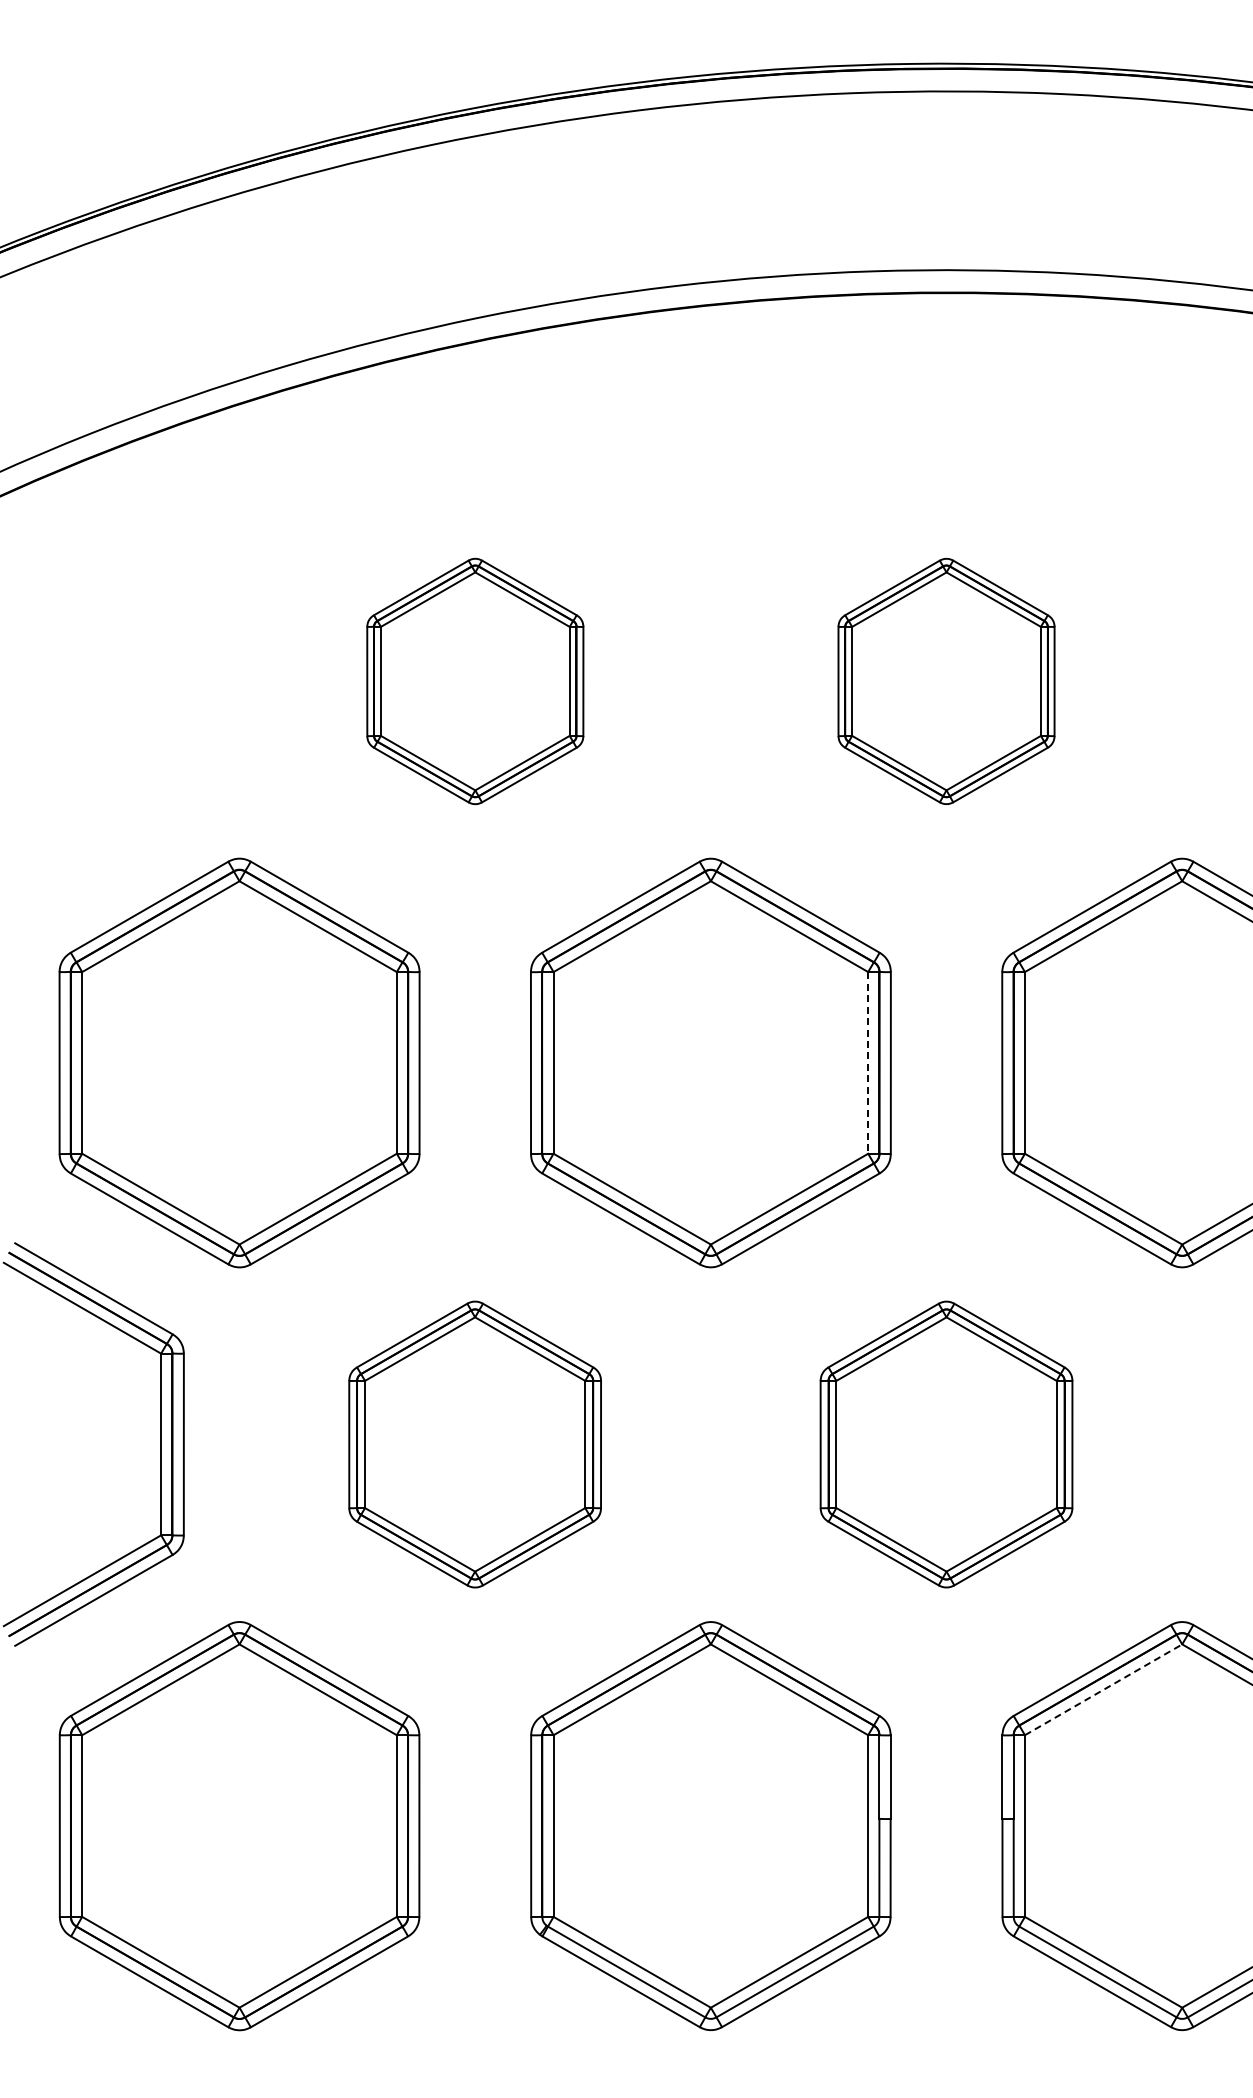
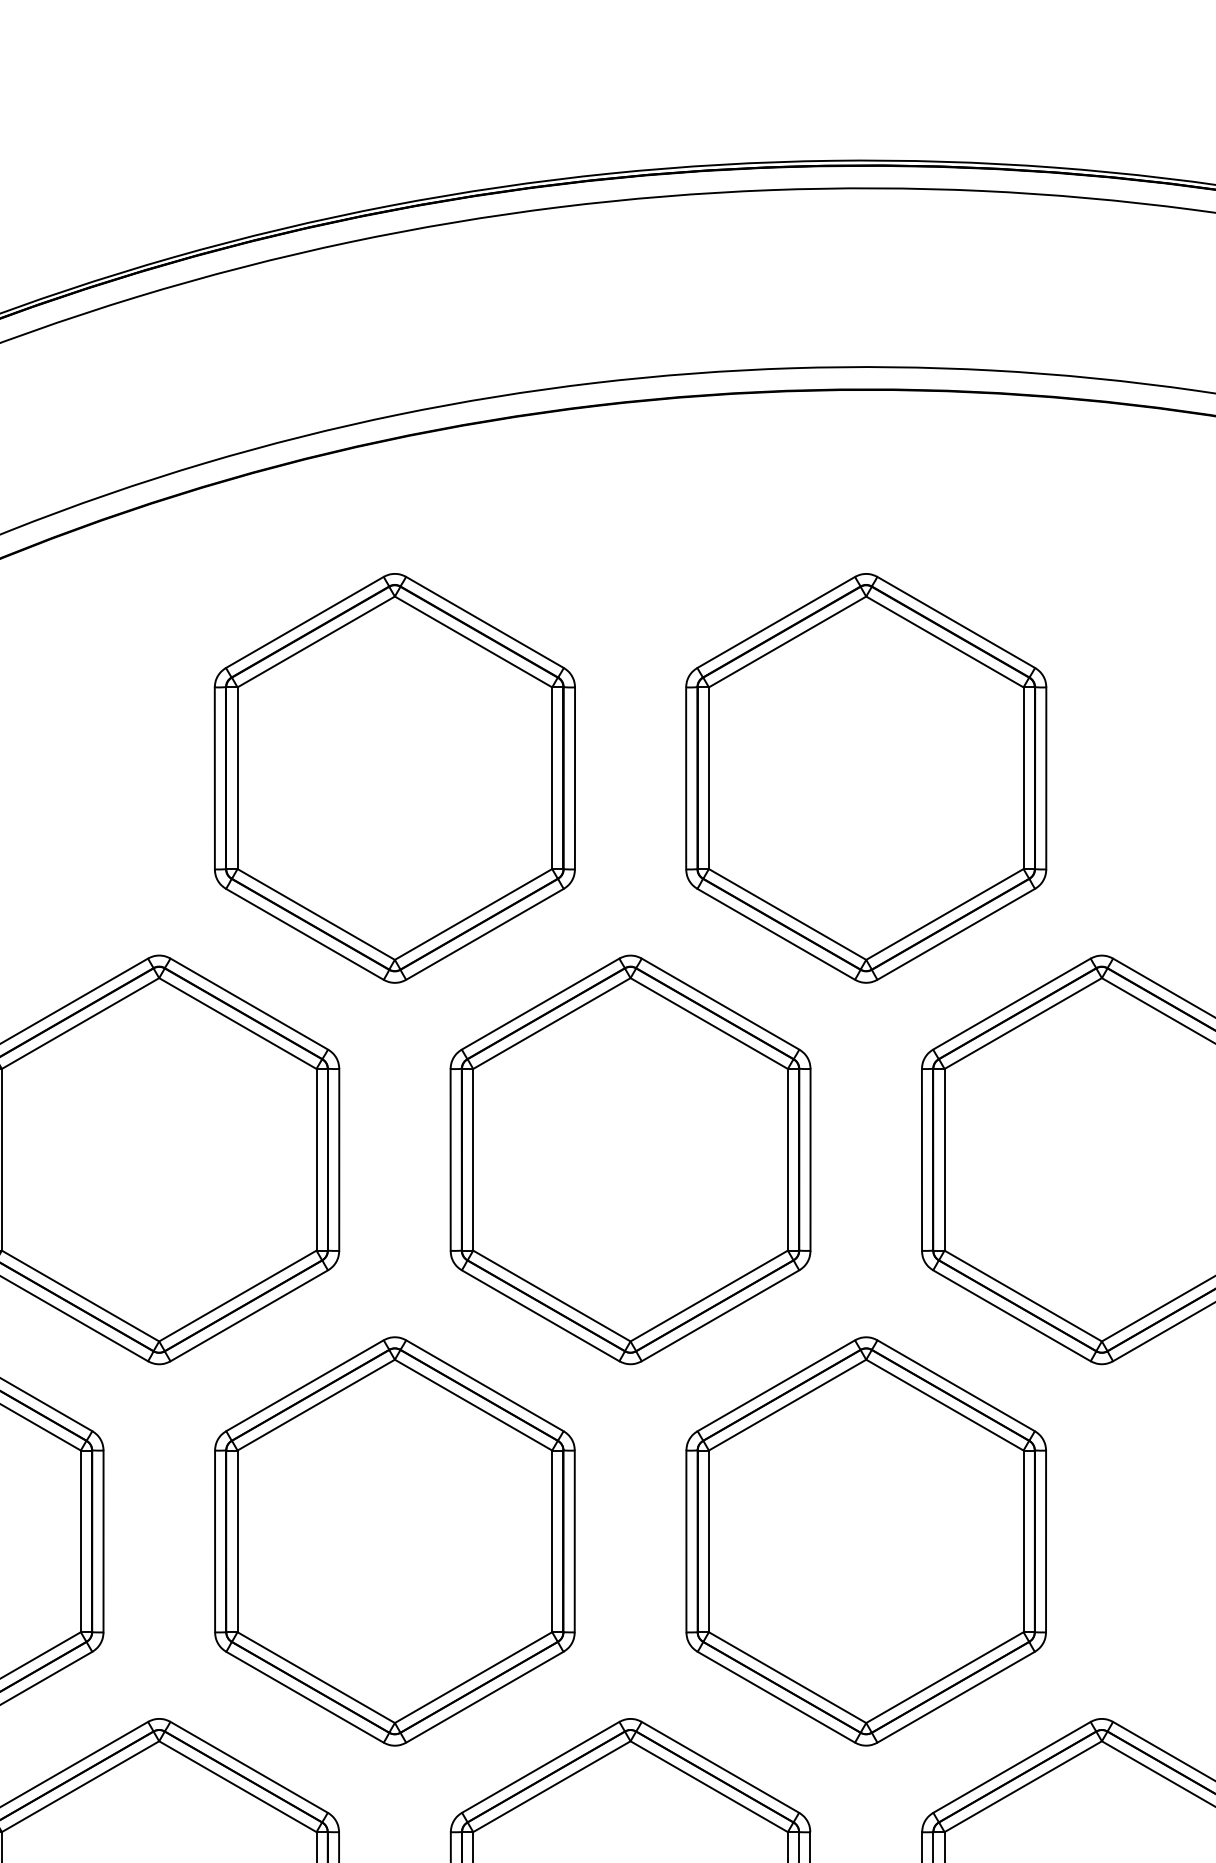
part: (475, 681) -> (395, 778), size x1.67
part: (946, 681) -> (866, 778), size x1.67
line: (868, 1062) -> (788, 1159), dashed -> solid
part: (474, 1444) -> (394, 1541), size x1.43
part: (946, 1444) -> (866, 1541), size x1.43
line: (1103, 1689) -> (1023, 1786), dashed -> solid

